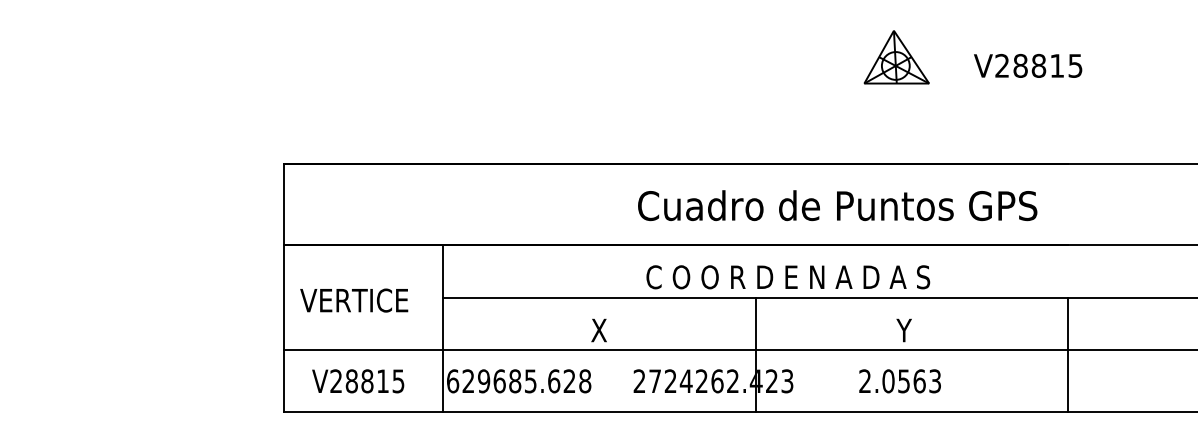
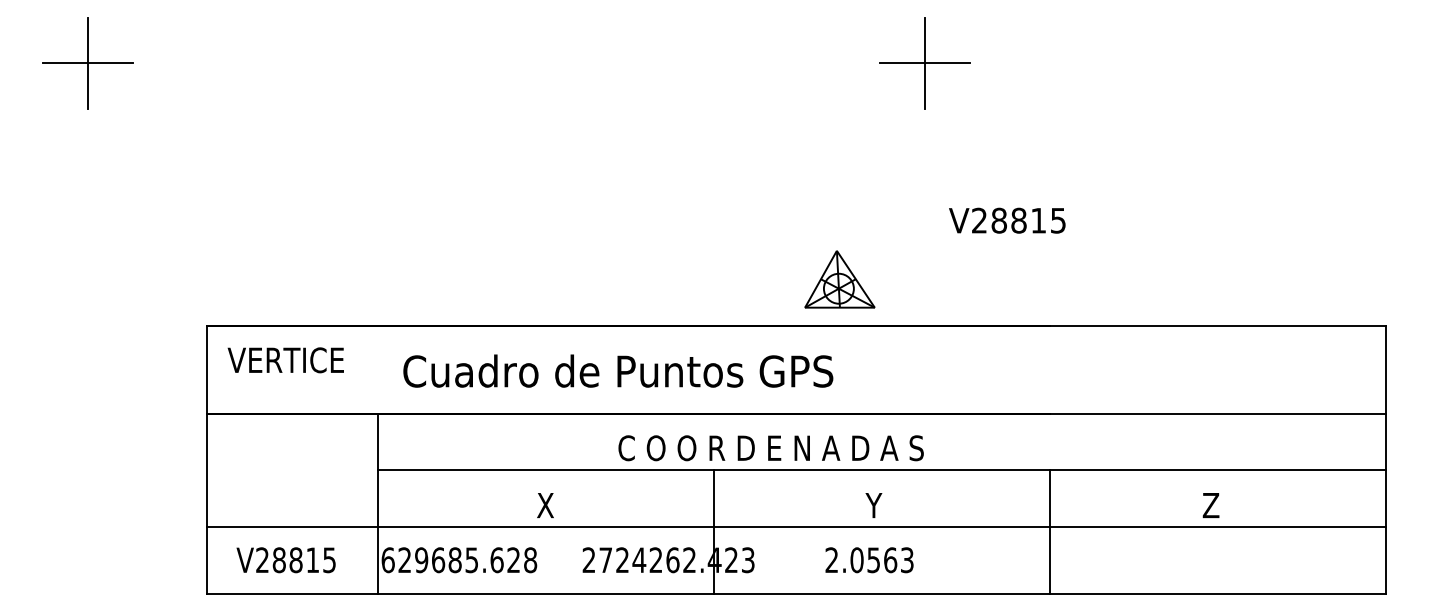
part: (896, 57) -> (839, 279), moved
text: (837, 205) -> (618, 370), moved
text: (787, 277) -> (770, 448), moved
text: (353, 300) -> (285, 360), moved

